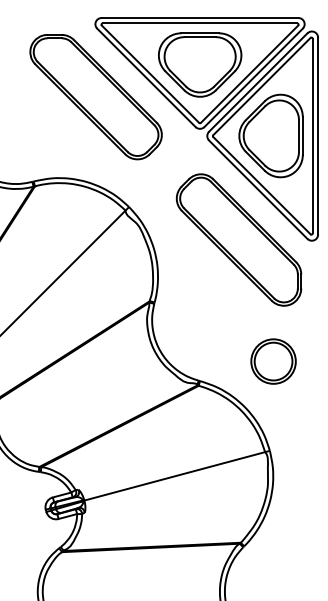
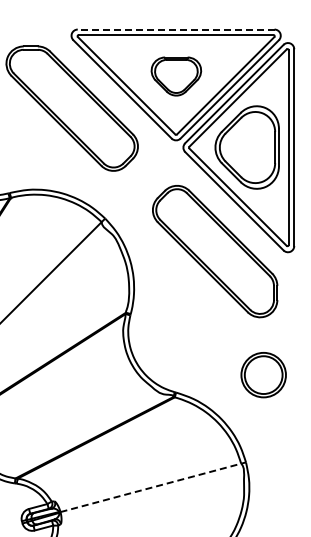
line: (199, 18) -> (175, 30), solid -> dashed
part: (200, 64) -> (176, 76), size x0.6
part: (273, 361) -> (263, 375), moved
line: (174, 476) -> (150, 488), solid -> dashed

